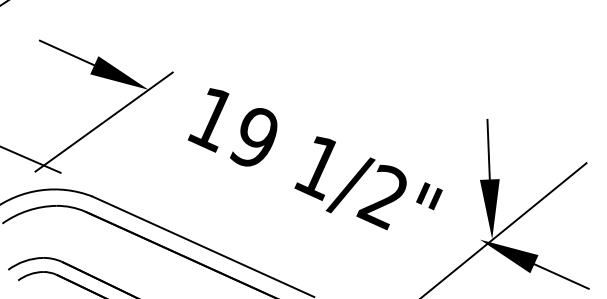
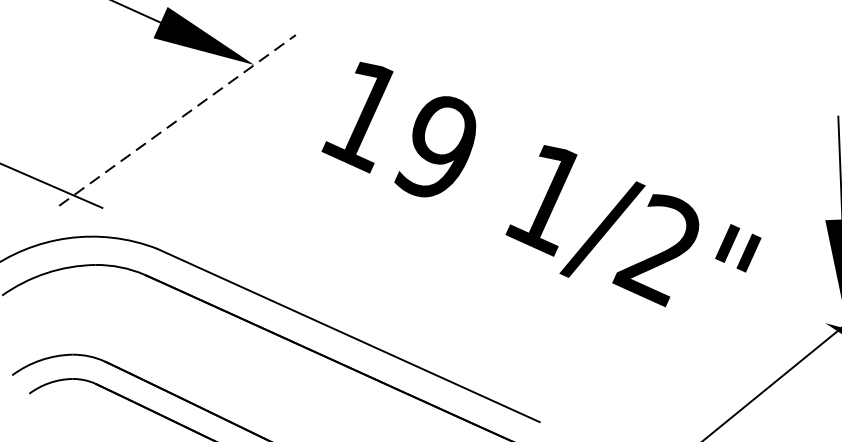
line: (104, 122) -> (178, 121), solid -> dashed

